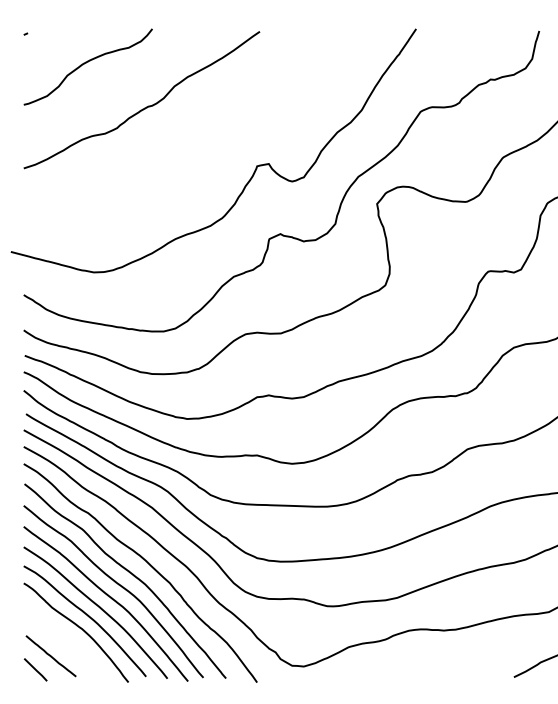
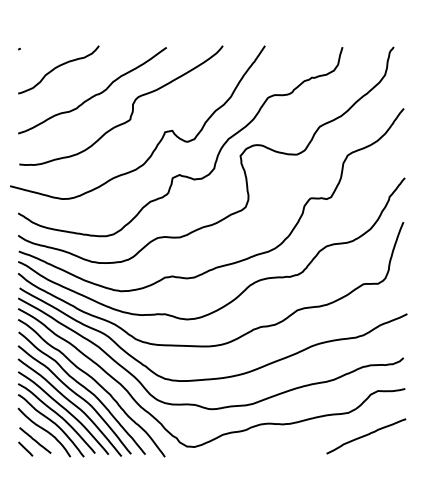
curve: (205, 123) -> (132, 105), added
curve: (67, 641) -> (45, 431), added

